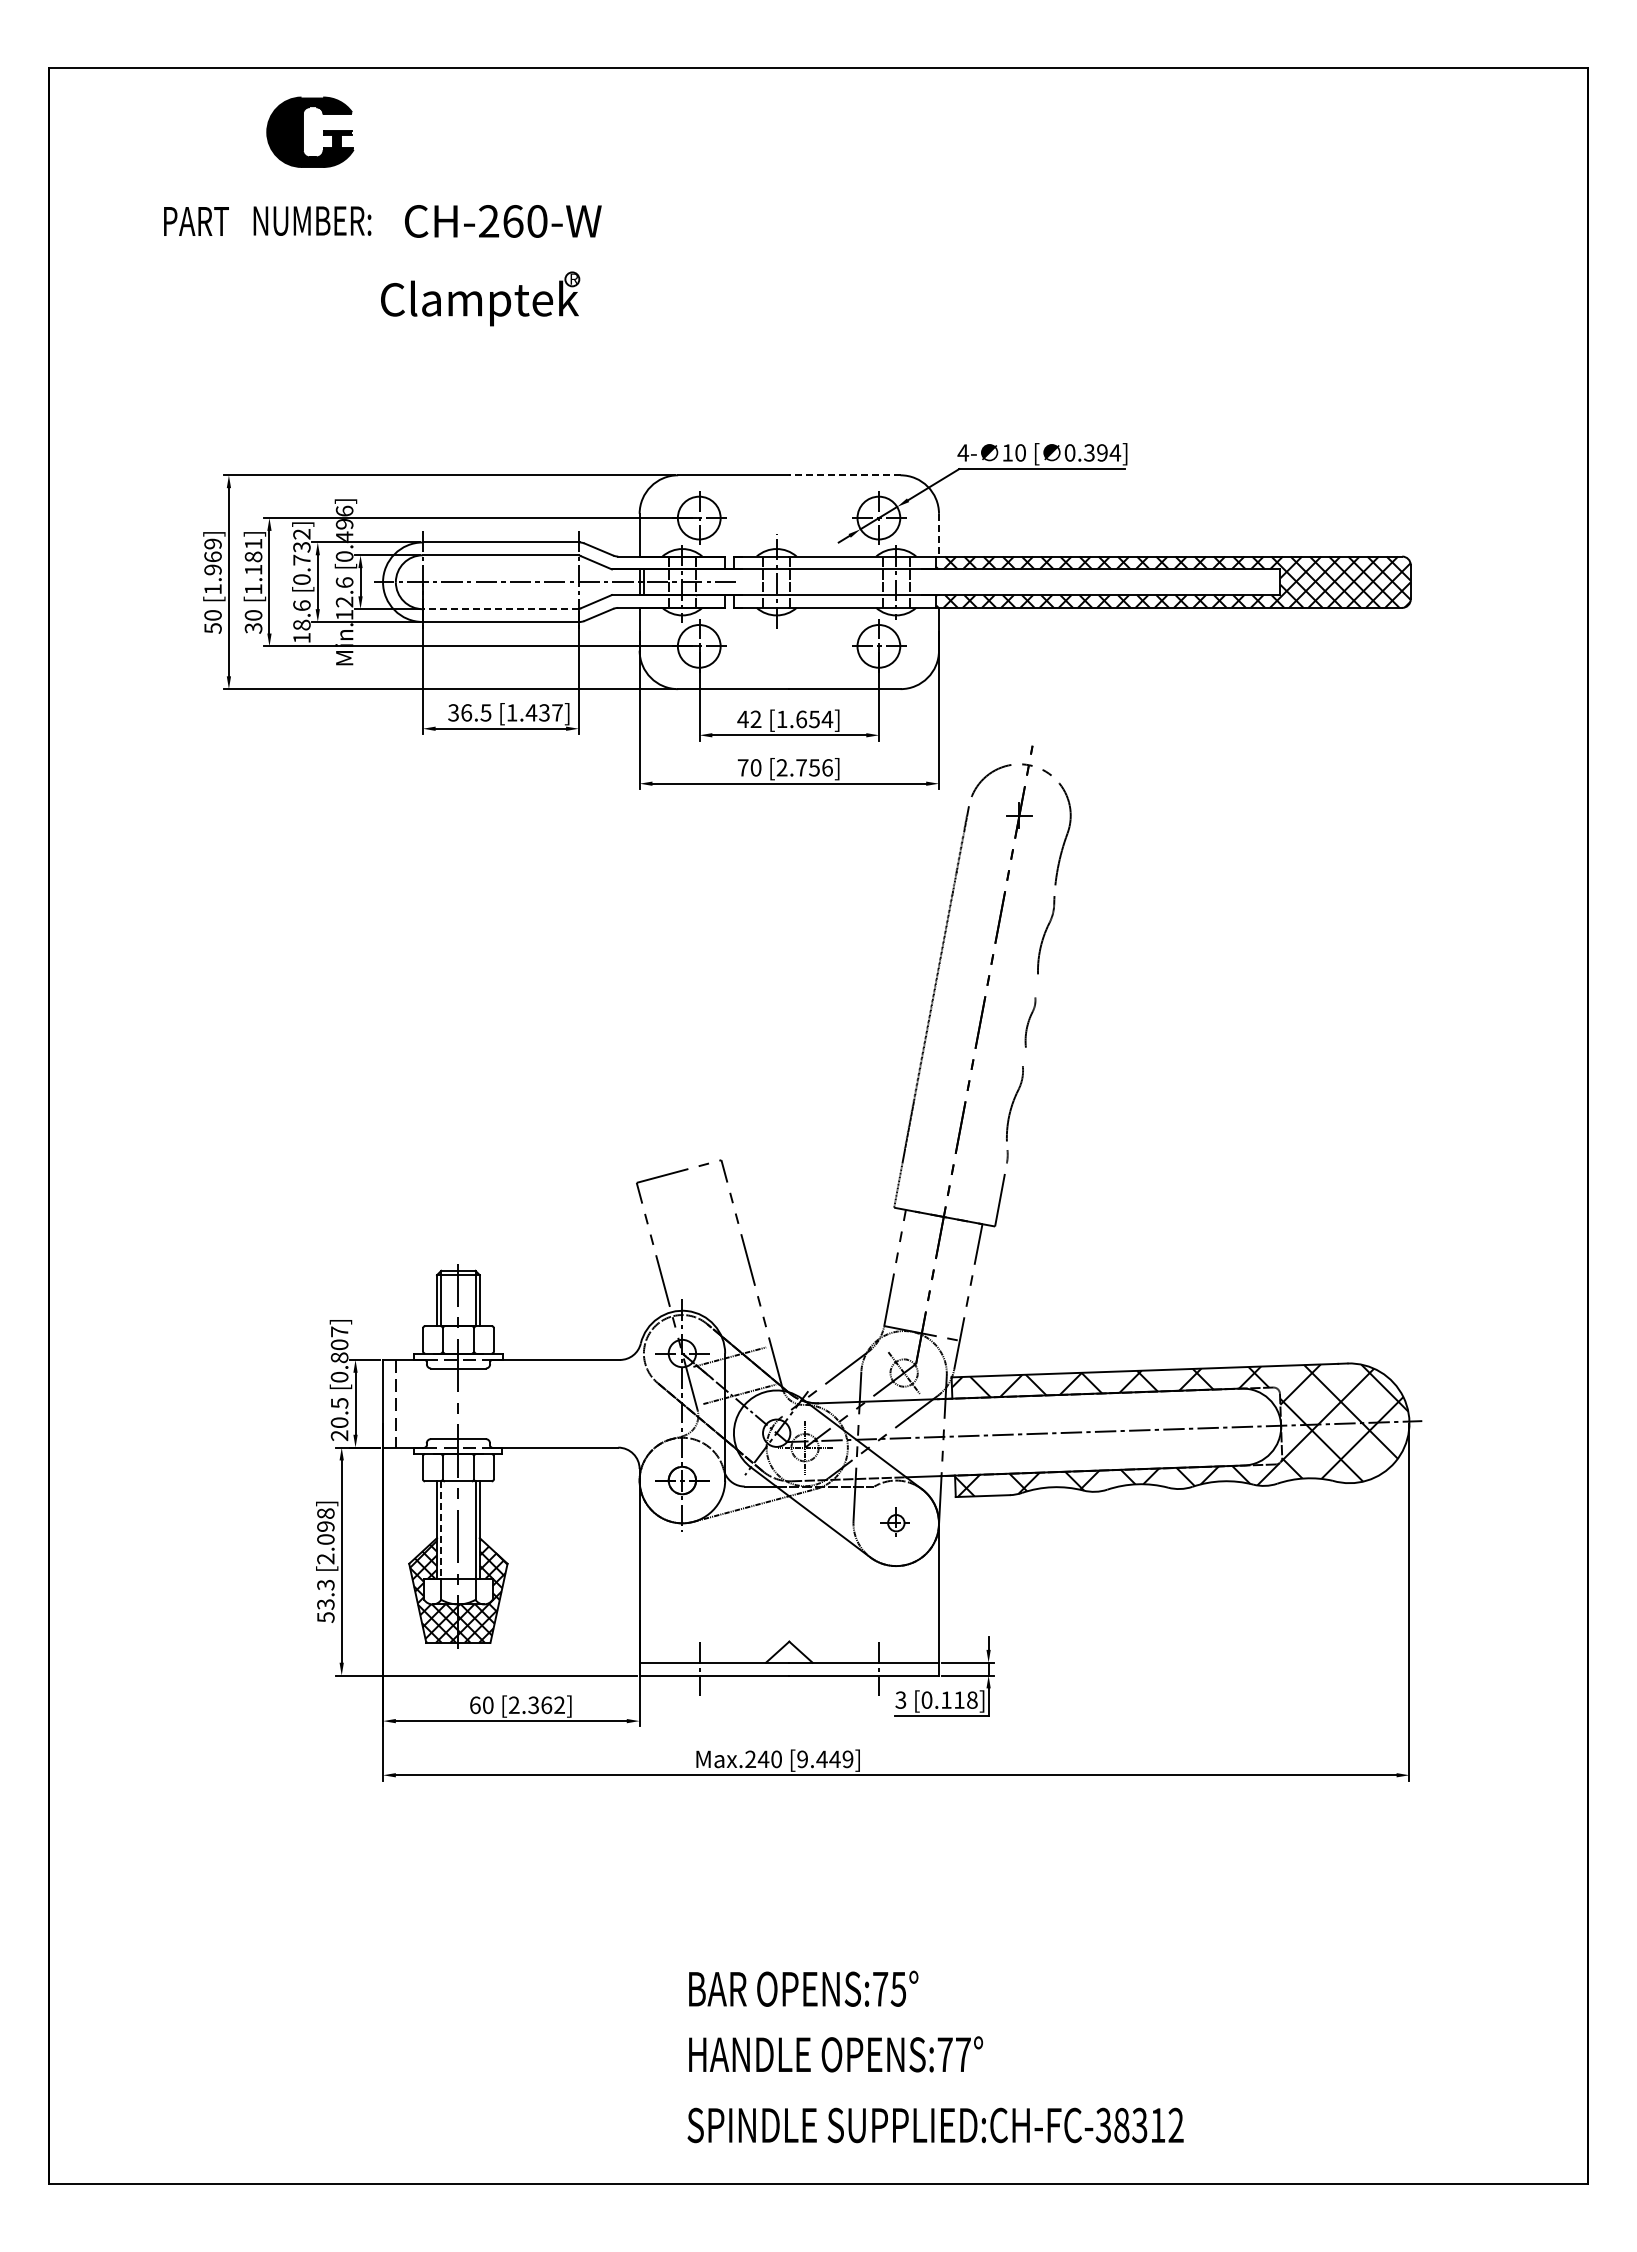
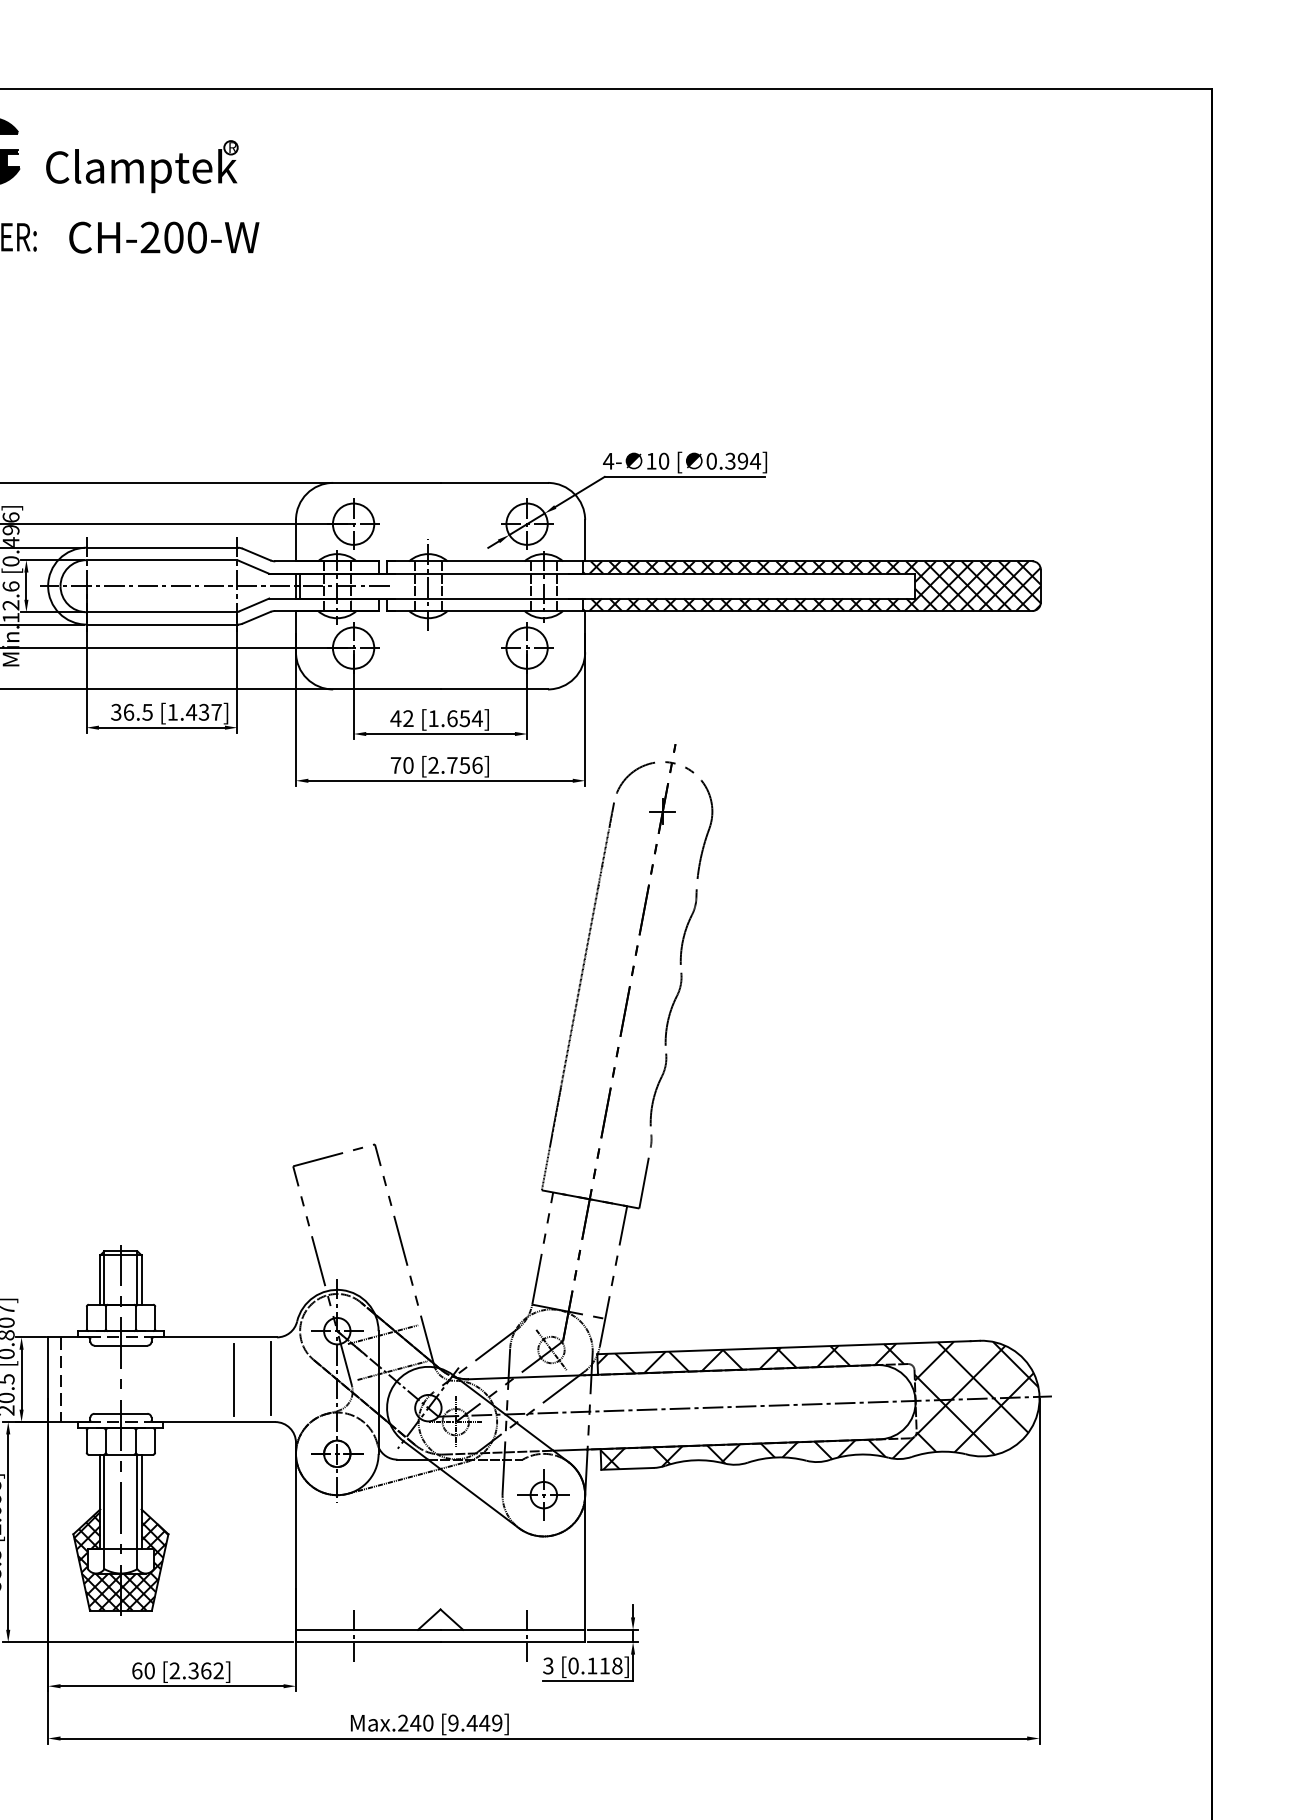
text: (513, 221) -> (174, 237), CH-260-W -> CH-200-W
part: (480, 298) -> (142, 166), moved
line: (844, 475) -> (493, 483), dashed -> solid
line: (939, 535) -> (585, 541), dashed -> solid
line: (500, 609) -> (161, 612), dashed -> solid
part: (1030, 1019) -> (673, 1008), size x1.67
line: (613, 1402) -> (270, 1378), added
line: (575, 1403) -> (234, 1379), added
part: (896, 1522) -> (544, 1494), size x1.67
line: (441, 1530) -> (104, 1502), dashed -> solid

